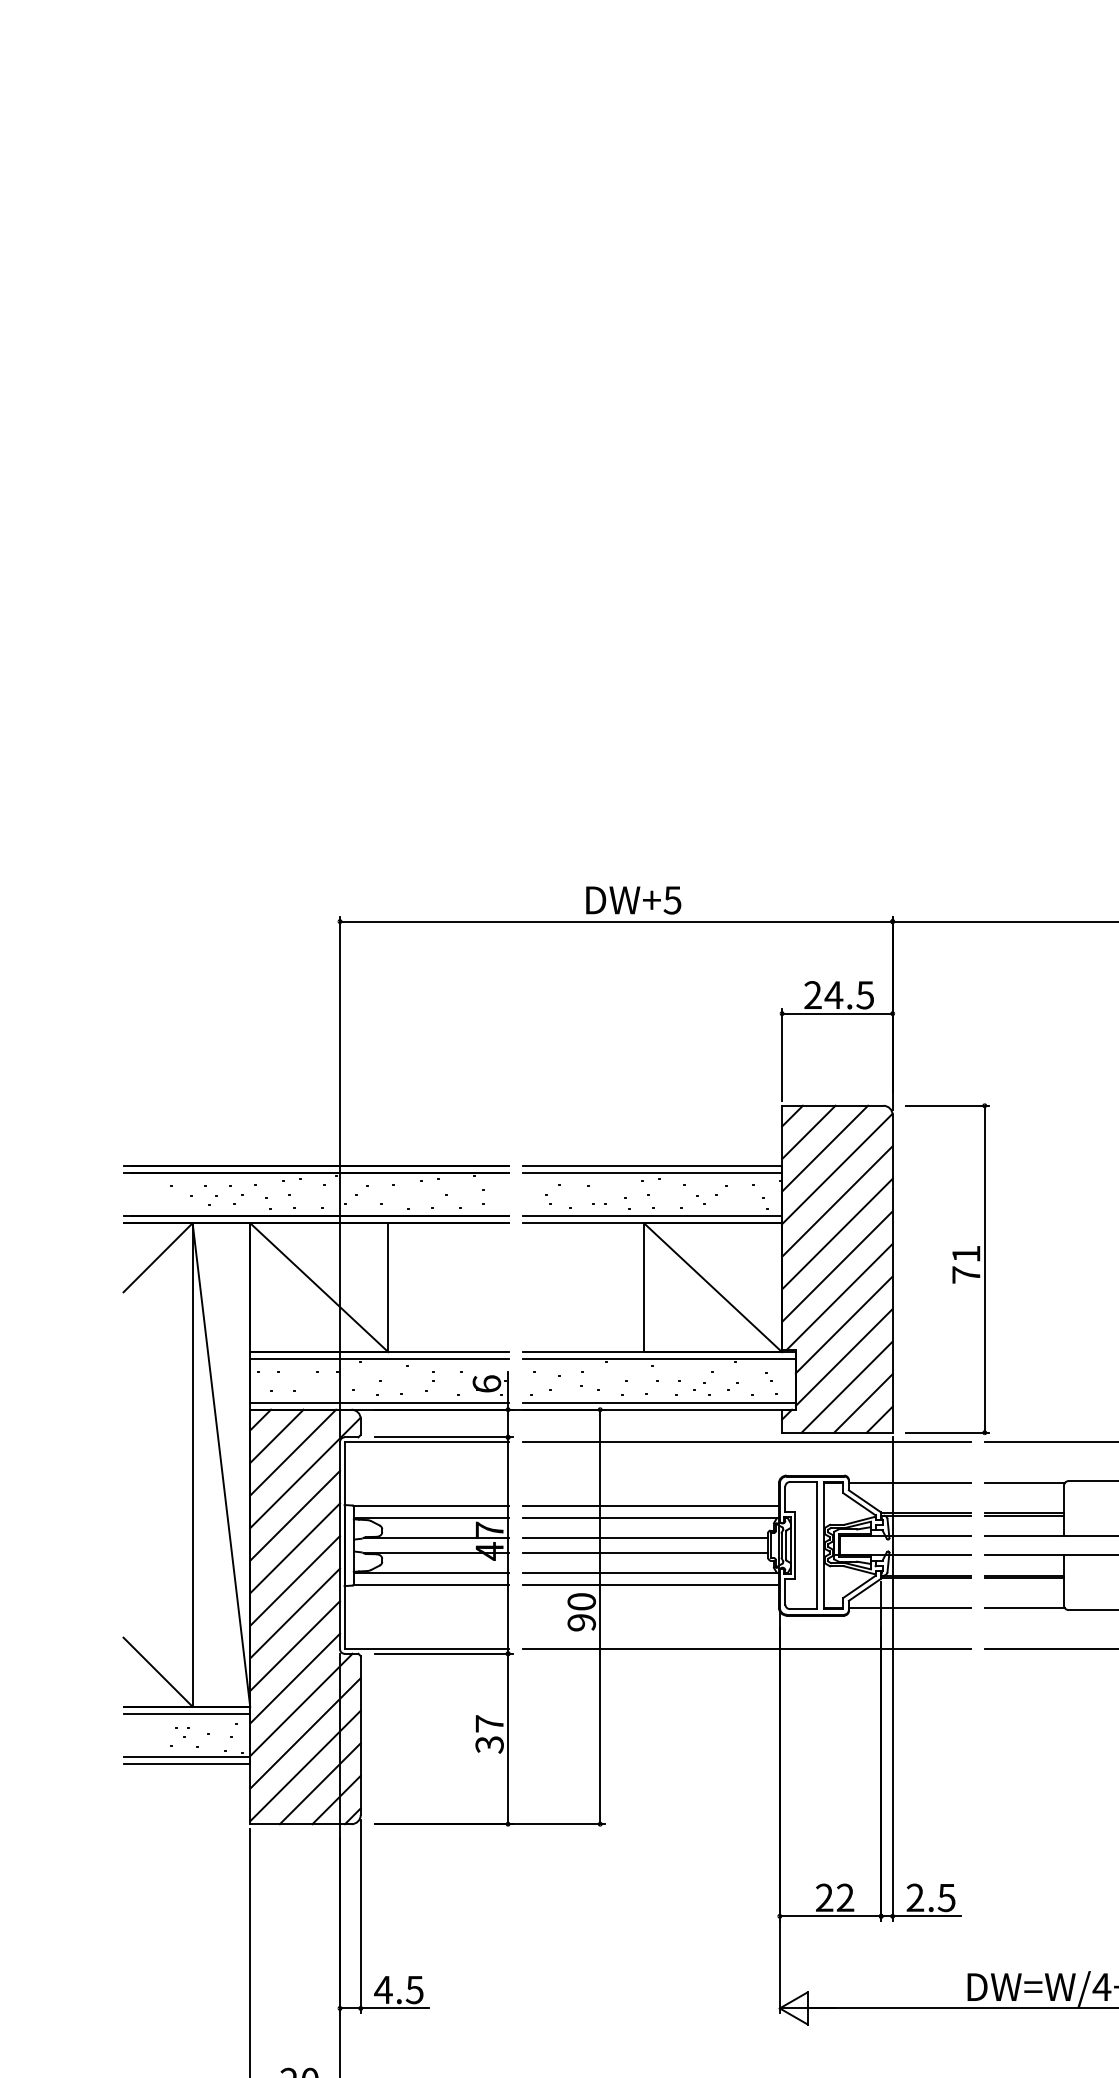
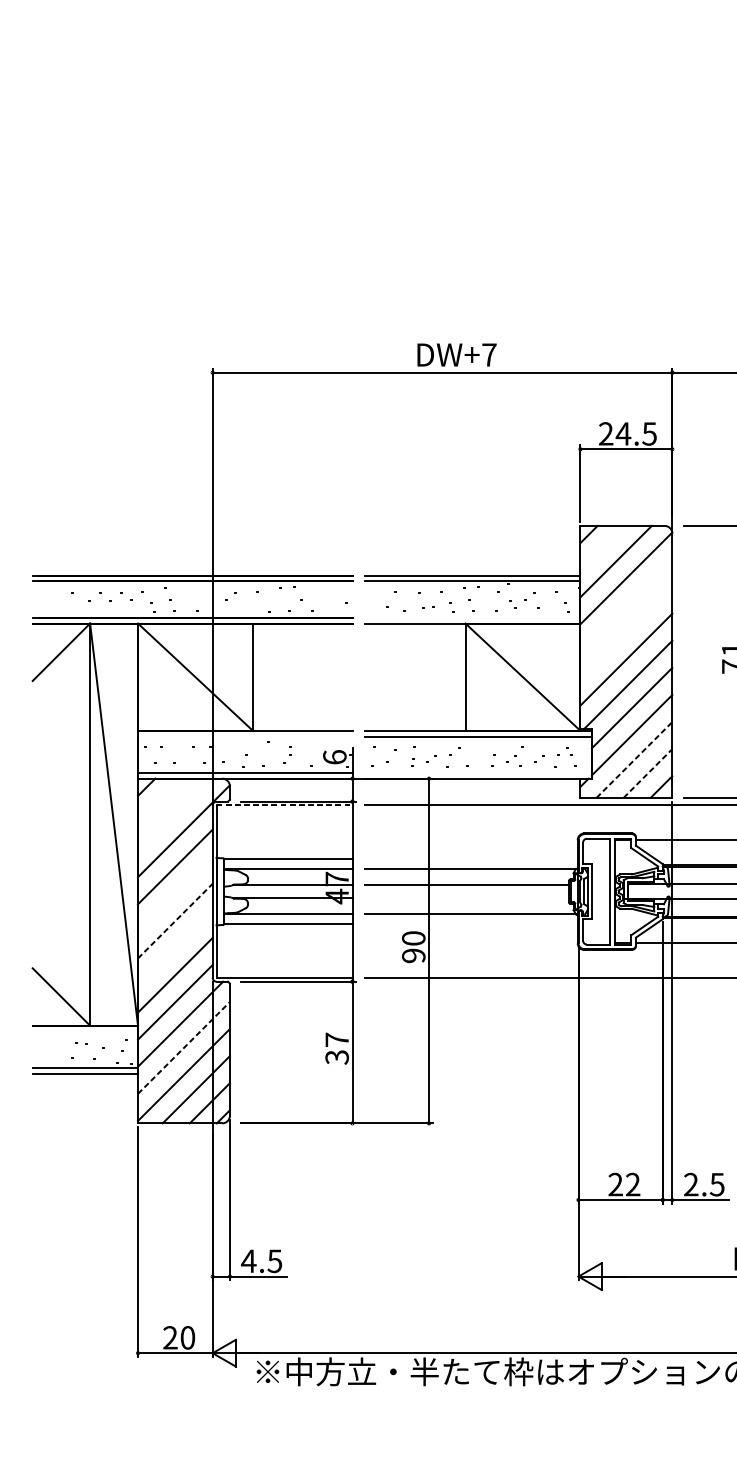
text: (672, 900) -> (489, 355), DW+5 -> DW+7
line: (808, 1132) -> (602, 548), removed
line: (837, 1201) -> (626, 605), removed
line: (652, 1216) -> (472, 617), removed
line: (837, 1233) -> (626, 632), removed
line: (379, 1359) -> (245, 736), removed
line: (847, 1386) -> (634, 759), solid -> dashed
line: (659, 1402) -> (478, 772), removed
line: (863, 1403) -> (648, 773), solid -> dashed
line: (276, 1436) -> (159, 800), removed
line: (427, 1441) -> (285, 805), solid -> dashed
line: (293, 1452) -> (174, 814), removed
line: (650, 1506) -> (470, 859), removed
line: (295, 1548) -> (175, 894), removed
line: (645, 1553) -> (466, 898), removed
line: (295, 1580) -> (175, 920), solid -> dashed
line: (650, 1584) -> (470, 924), removed
line: (295, 1613) -> (175, 948), removed
line: (186, 1713) -> (85, 1031), removed
line: (305, 1733) -> (183, 1047), solid -> dashed

